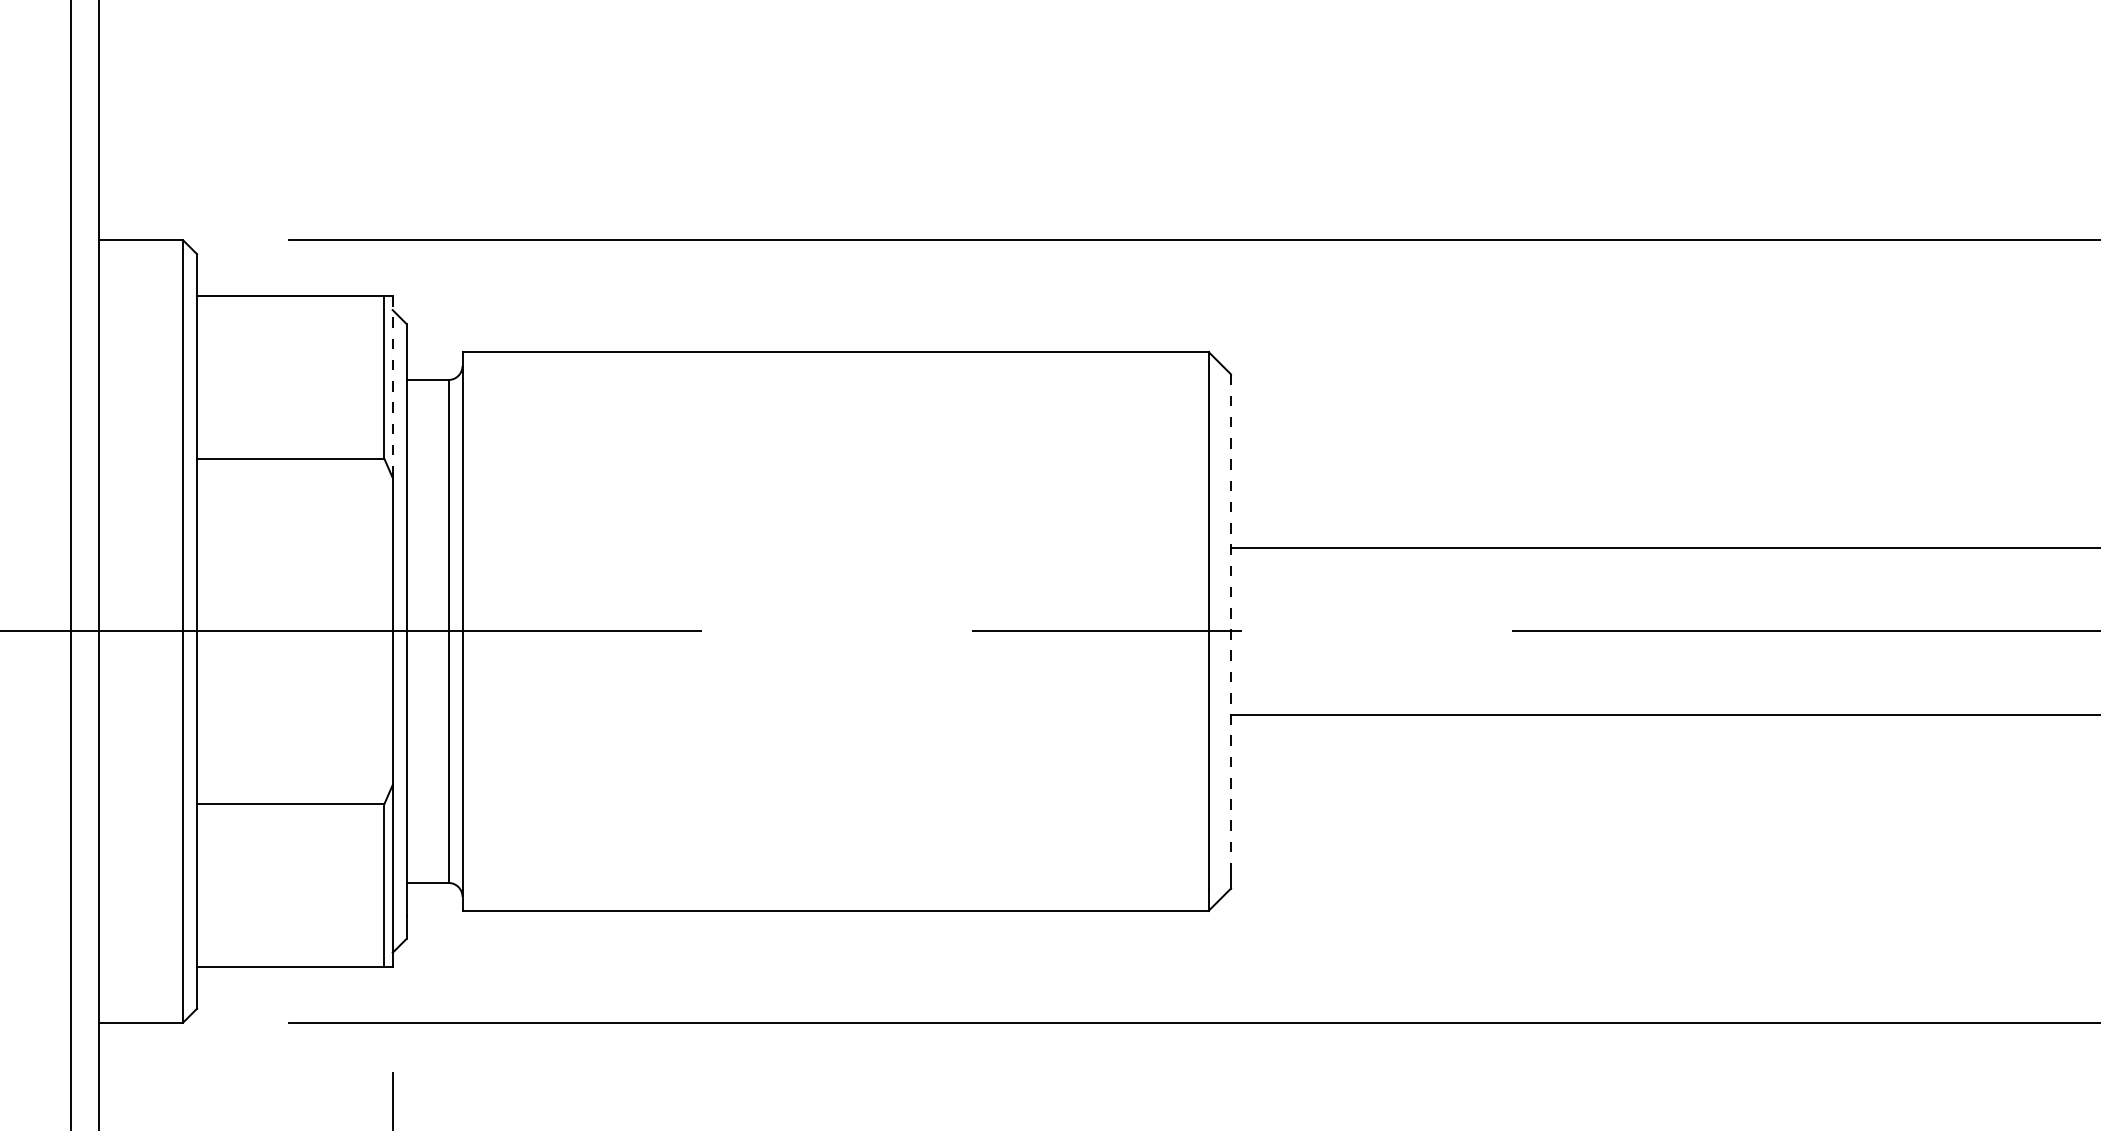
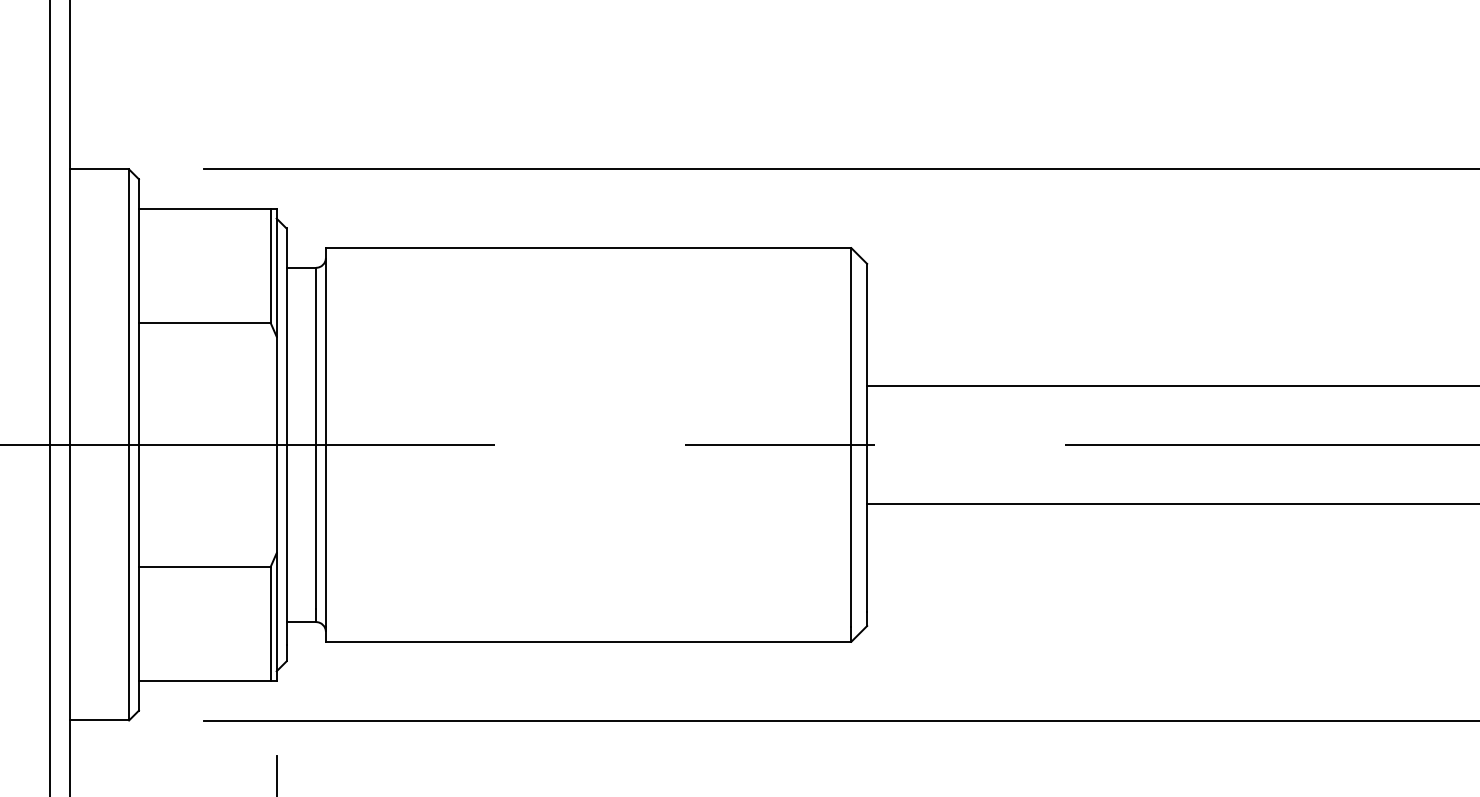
line: (392, 386) -> (276, 272), dashed -> solid
line: (1231, 622) -> (867, 438), dashed -> solid

